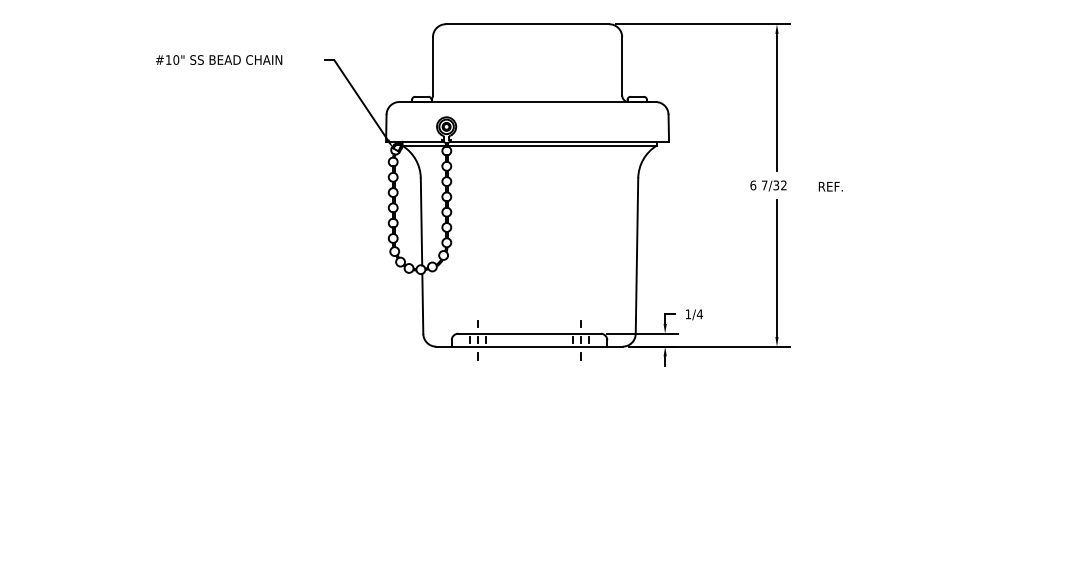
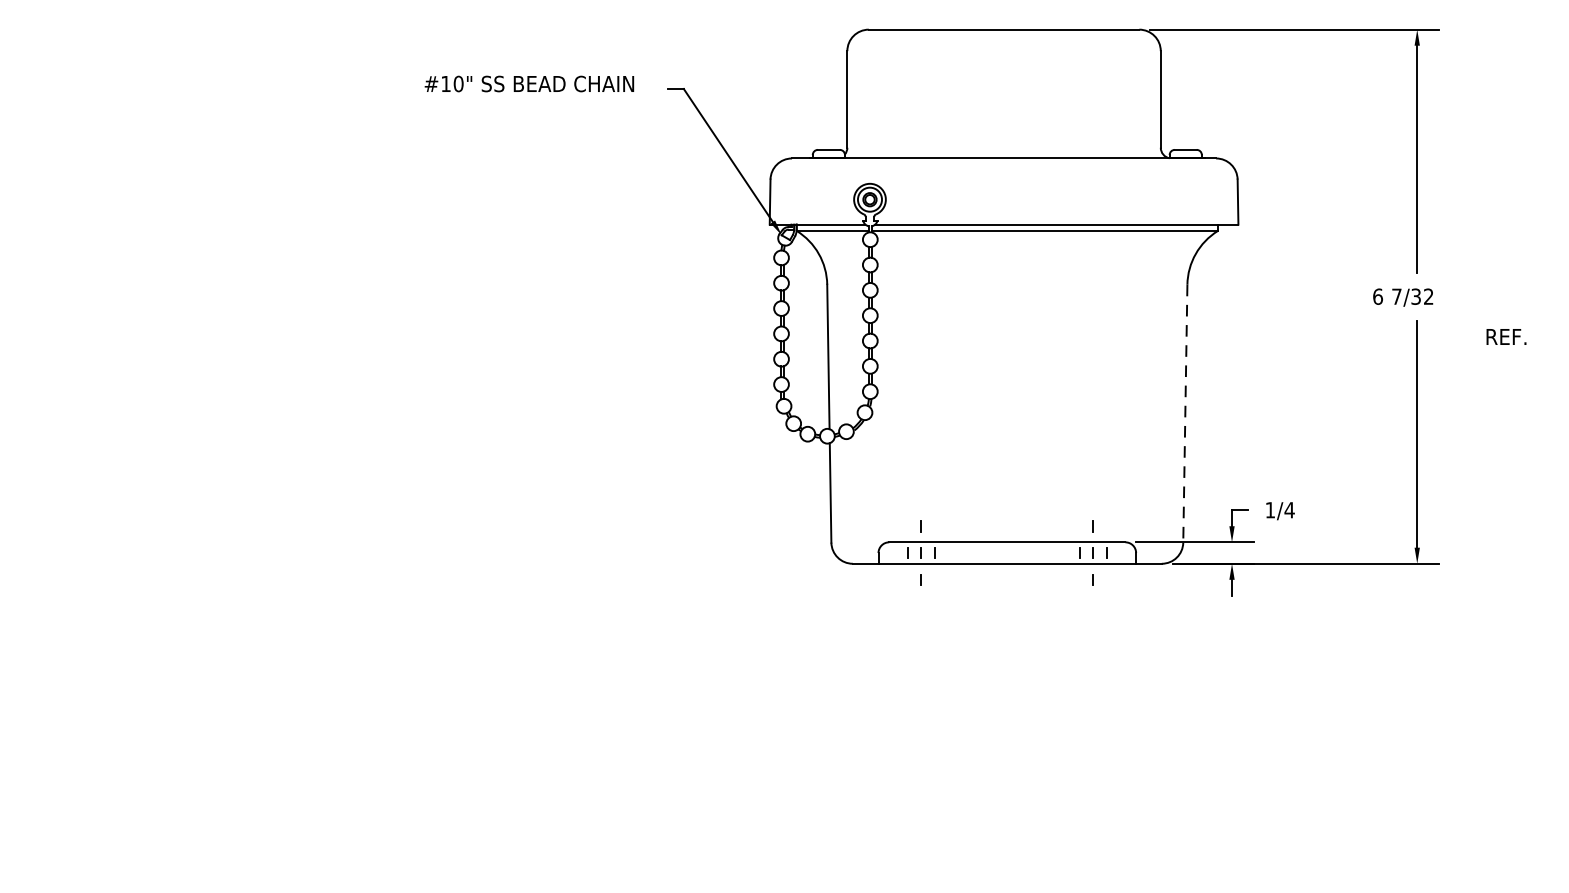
text: (218, 59) -> (528, 83), moved
text: (830, 186) -> (1505, 336), moved
line: (636, 256) -> (1184, 414), solid -> dashed

